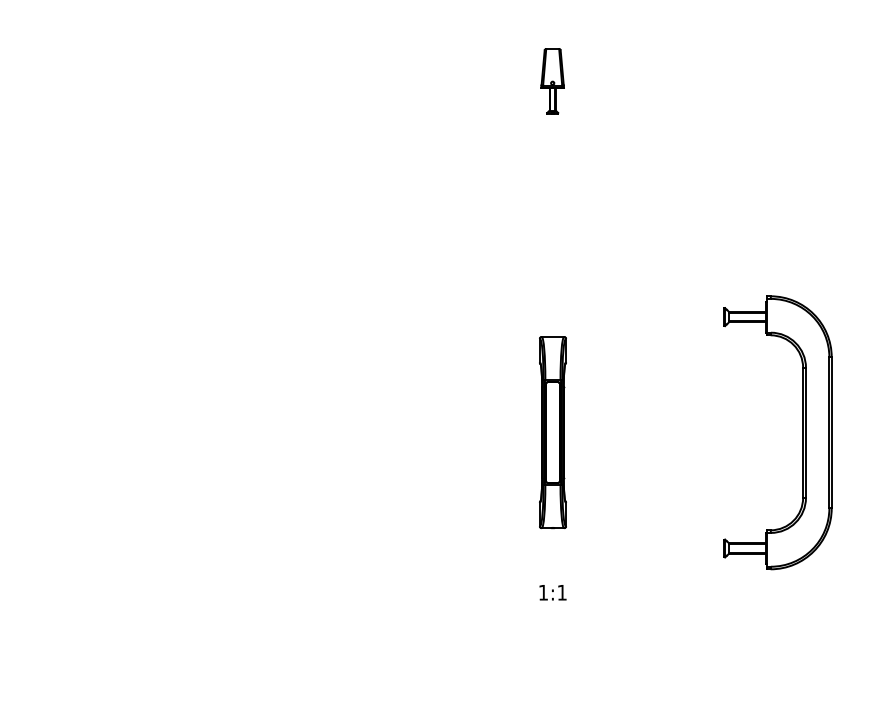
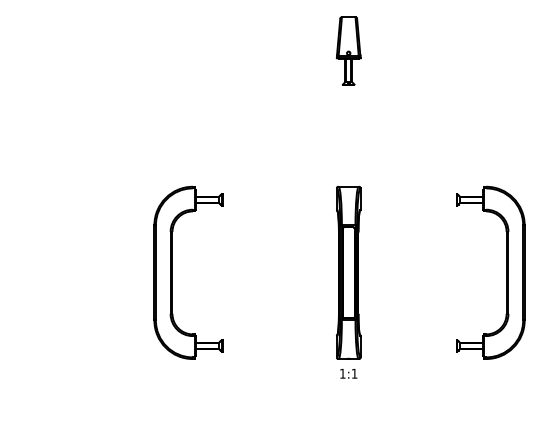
part: (552, 80) -> (348, 50), size x1.67
part: (273, 432) -> (172, 272), added
part: (552, 432) -> (348, 272), size x1.43

